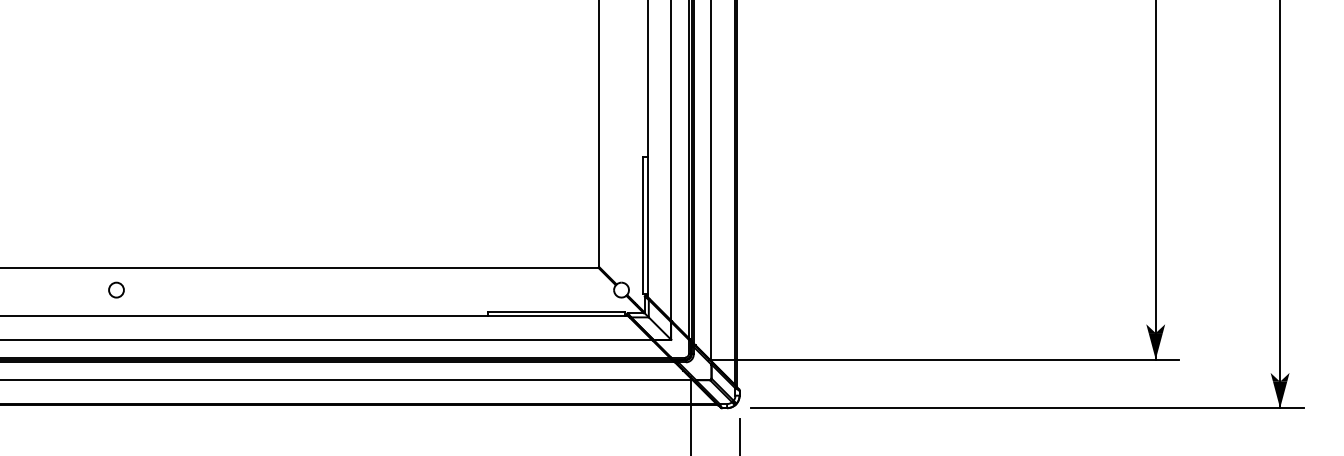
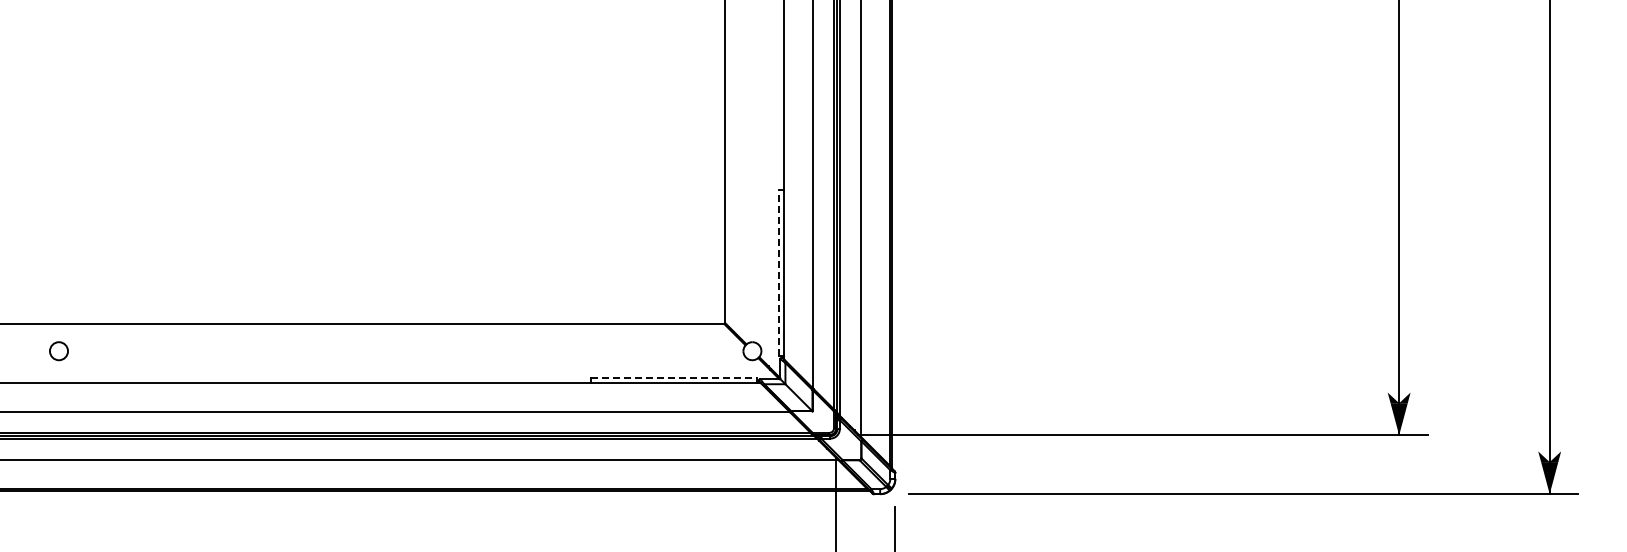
line: (643, 225) -> (778, 272), solid -> dashed
circle: (116, 290) -> (58, 351), moved
line: (557, 311) -> (674, 377), solid -> dashed

